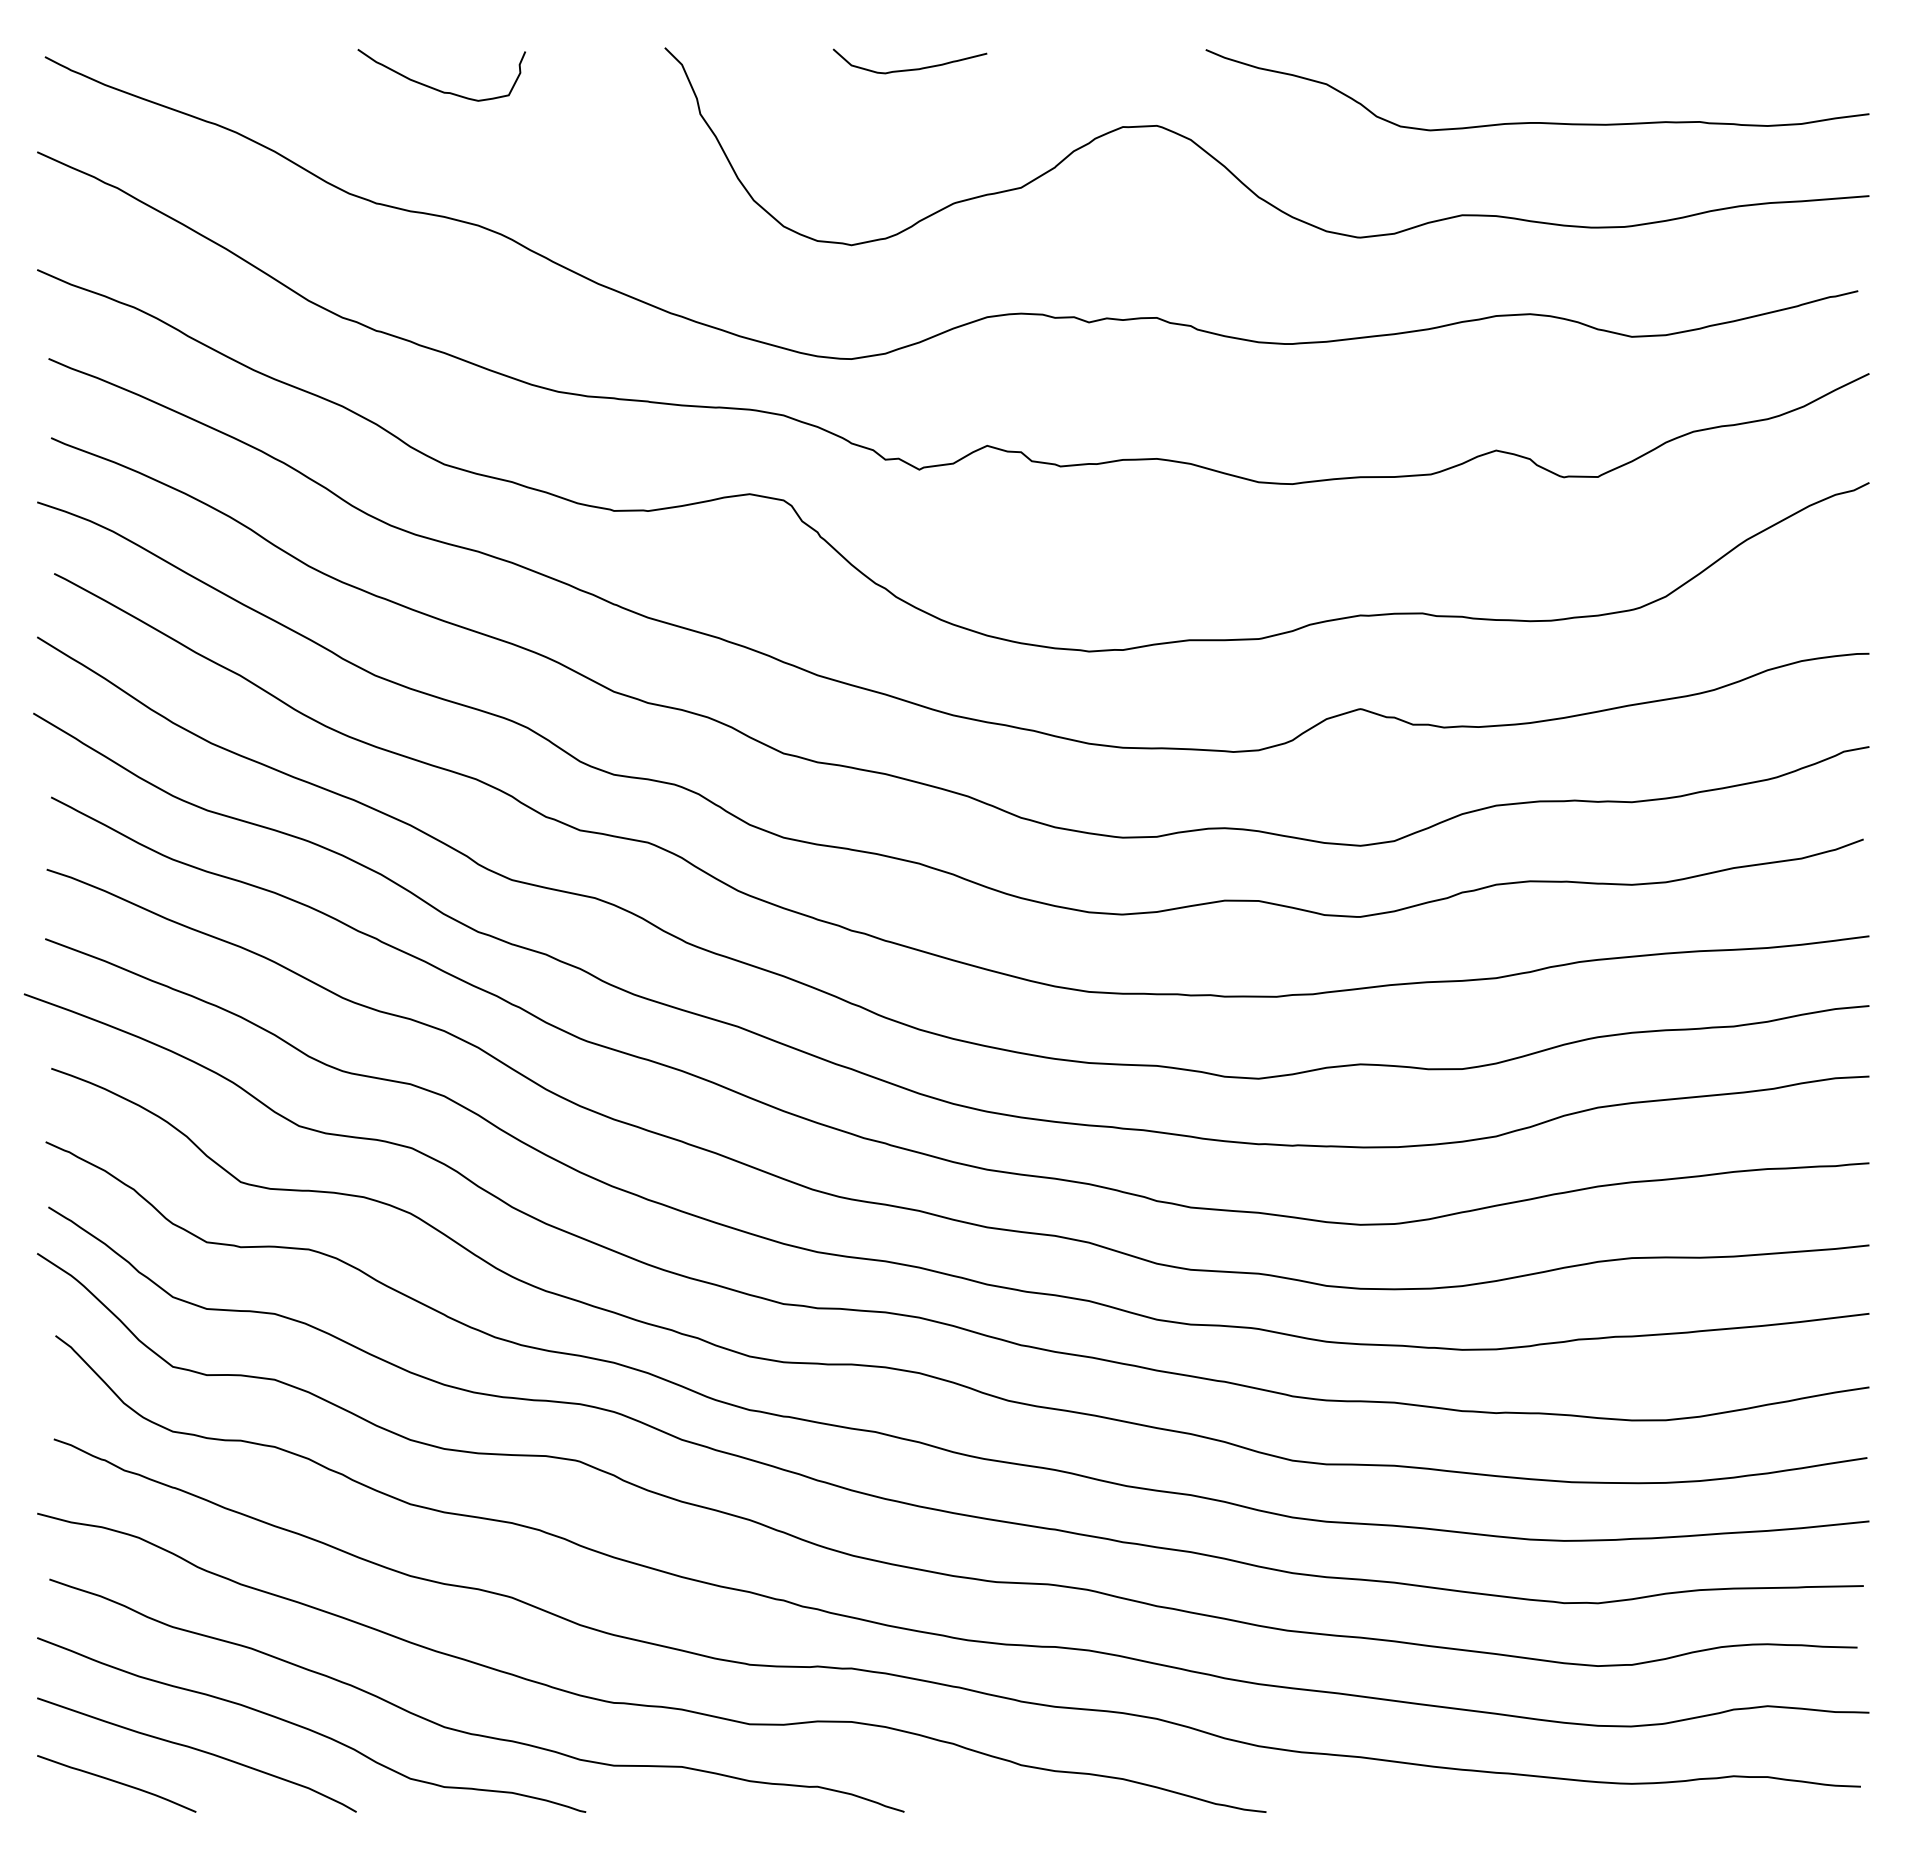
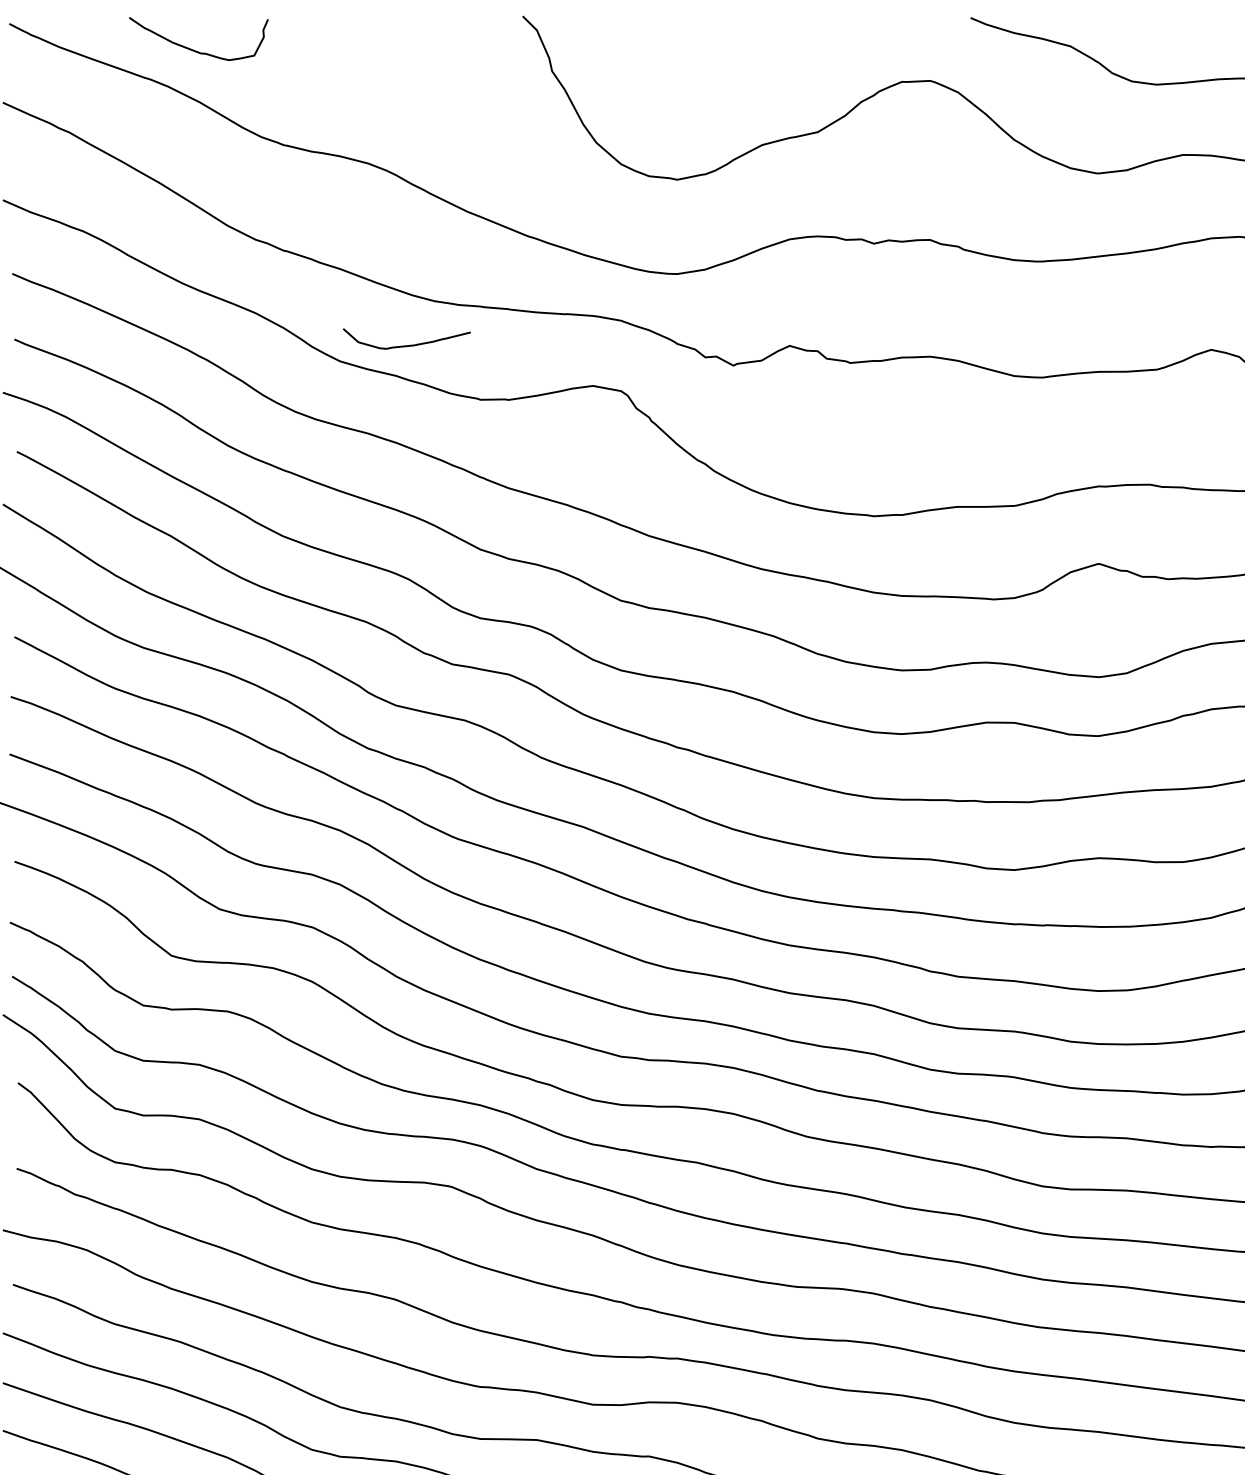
curve: (909, 69) -> (406, 345), moved
curve: (436, 88) -> (194, 49), moved

